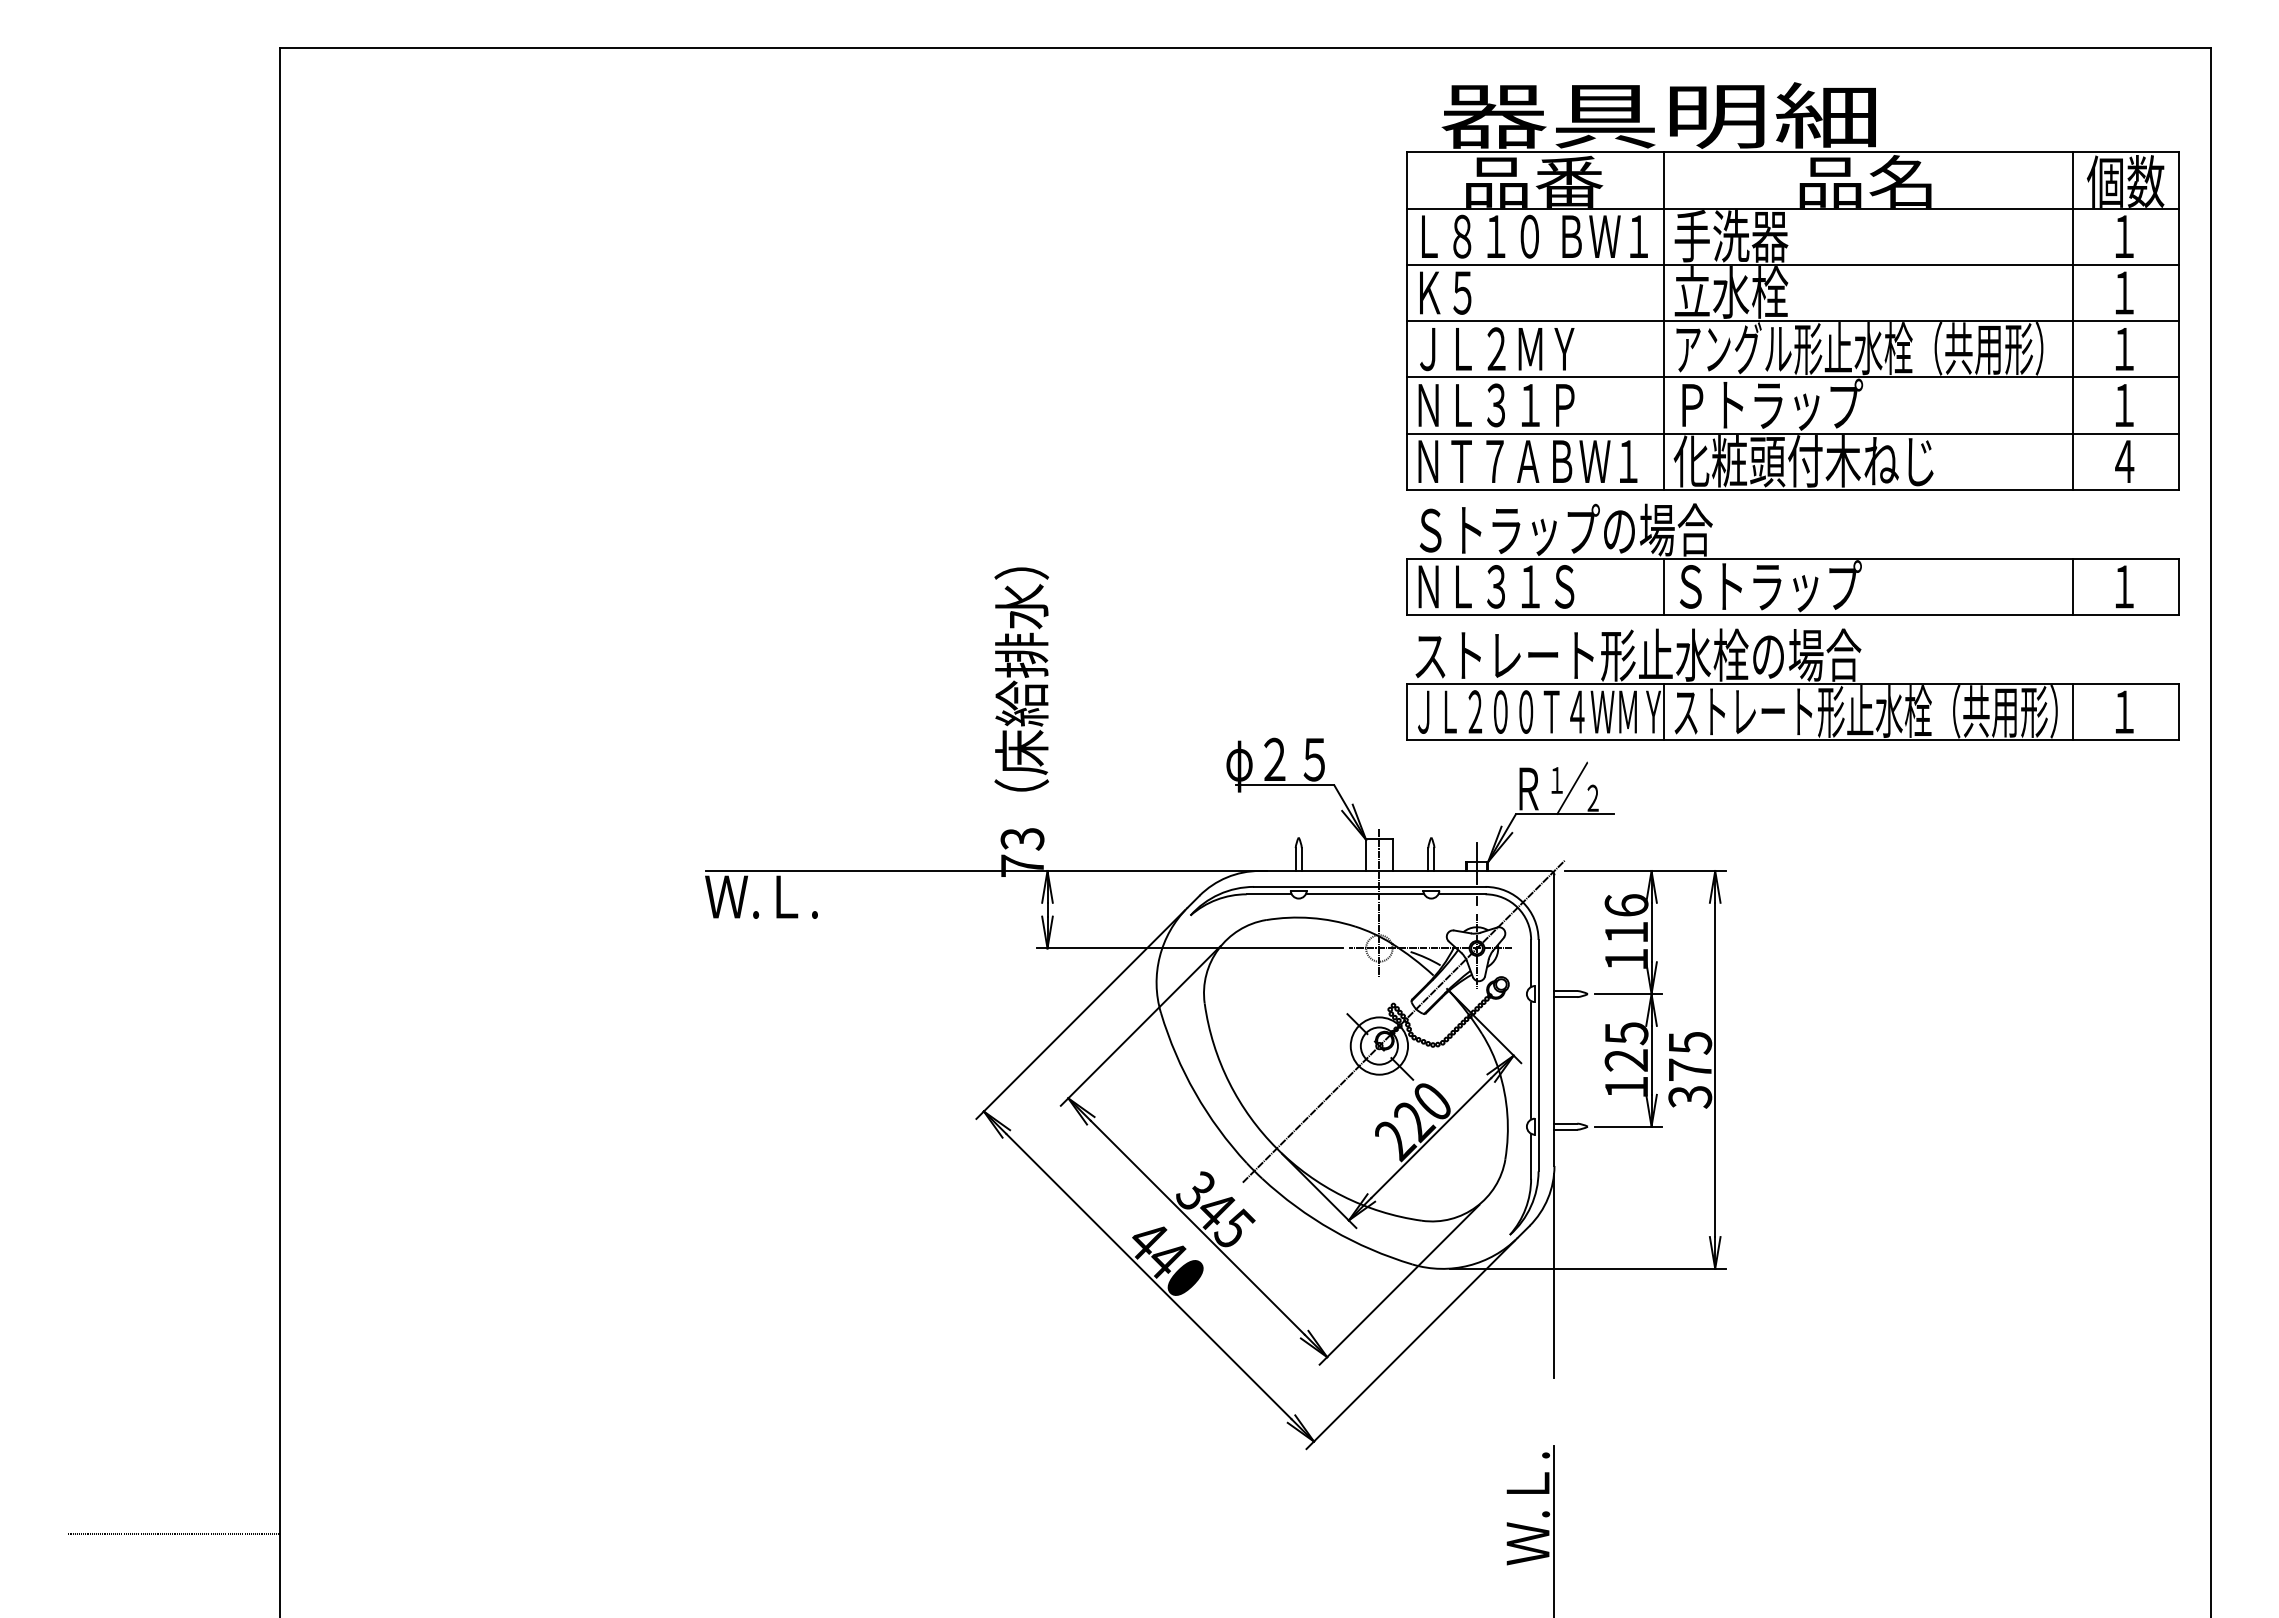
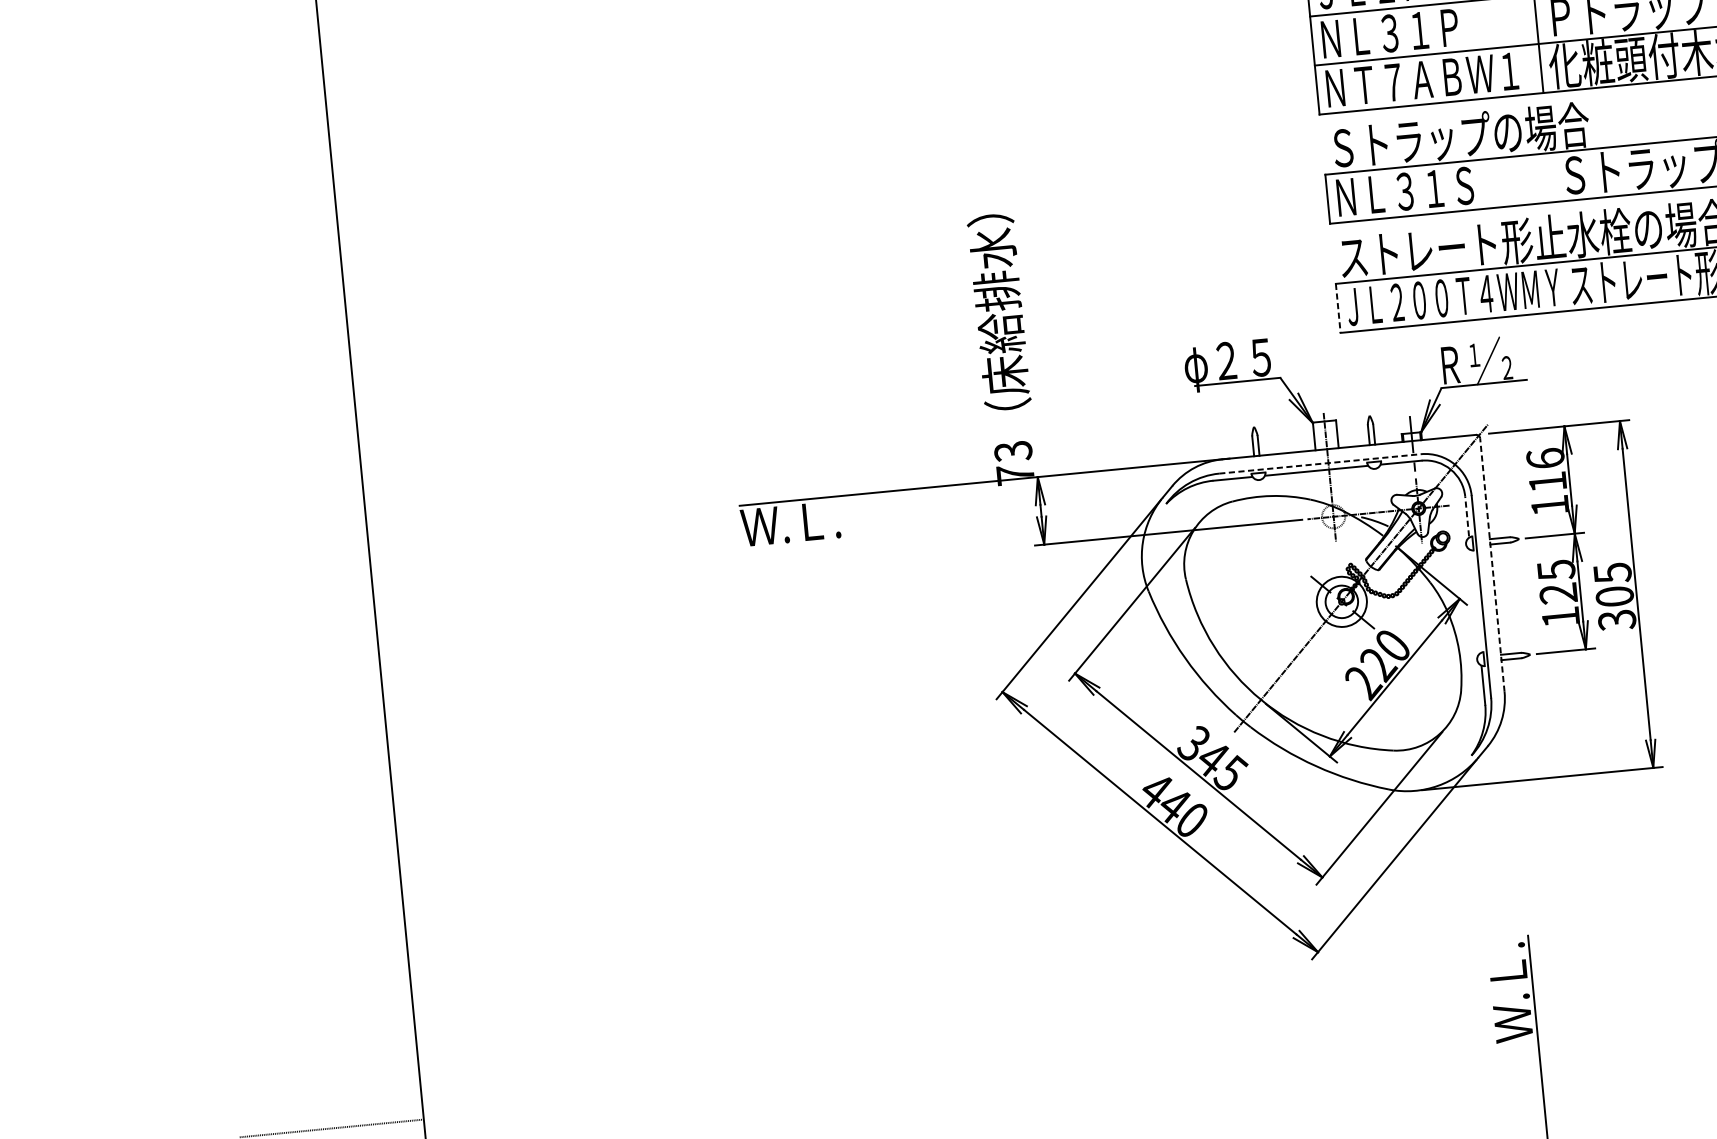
line: (1664, 586) -> (1551, 177), removed
line: (1407, 712) -> (1338, 308), solid -> dashed
line: (1664, 712) -> (1562, 287), removed
line: (1369, 886) -> (1319, 463), solid -> dashed
line: (1531, 962) -> (1467, 516), solid -> dashed
line: (1554, 1020) -> (1492, 564), solid -> dashed
line: (1531, 1060) -> (1475, 601), removed
text: (1690, 1069) -> (1615, 596), 375 -> 305
line: (1554, 1275) -> (1513, 787), removed

